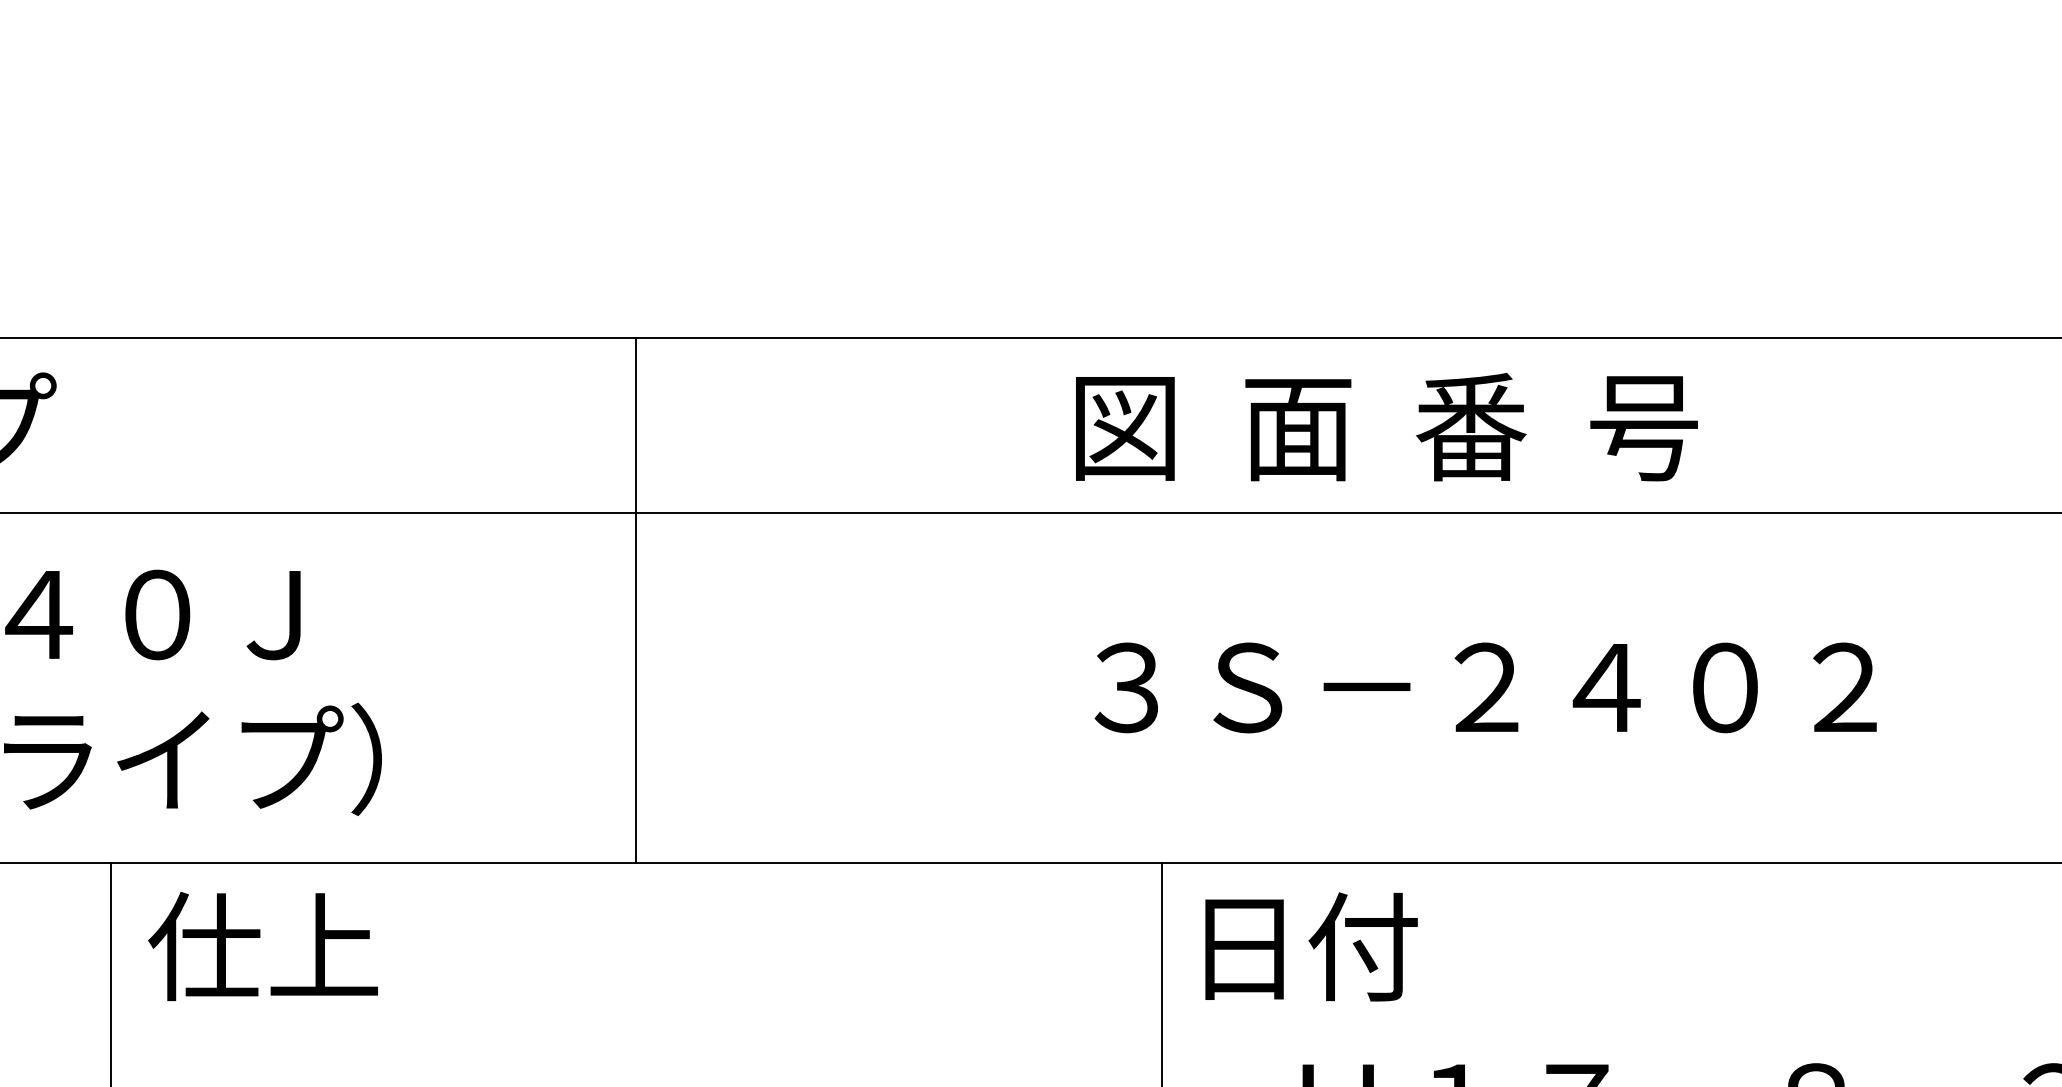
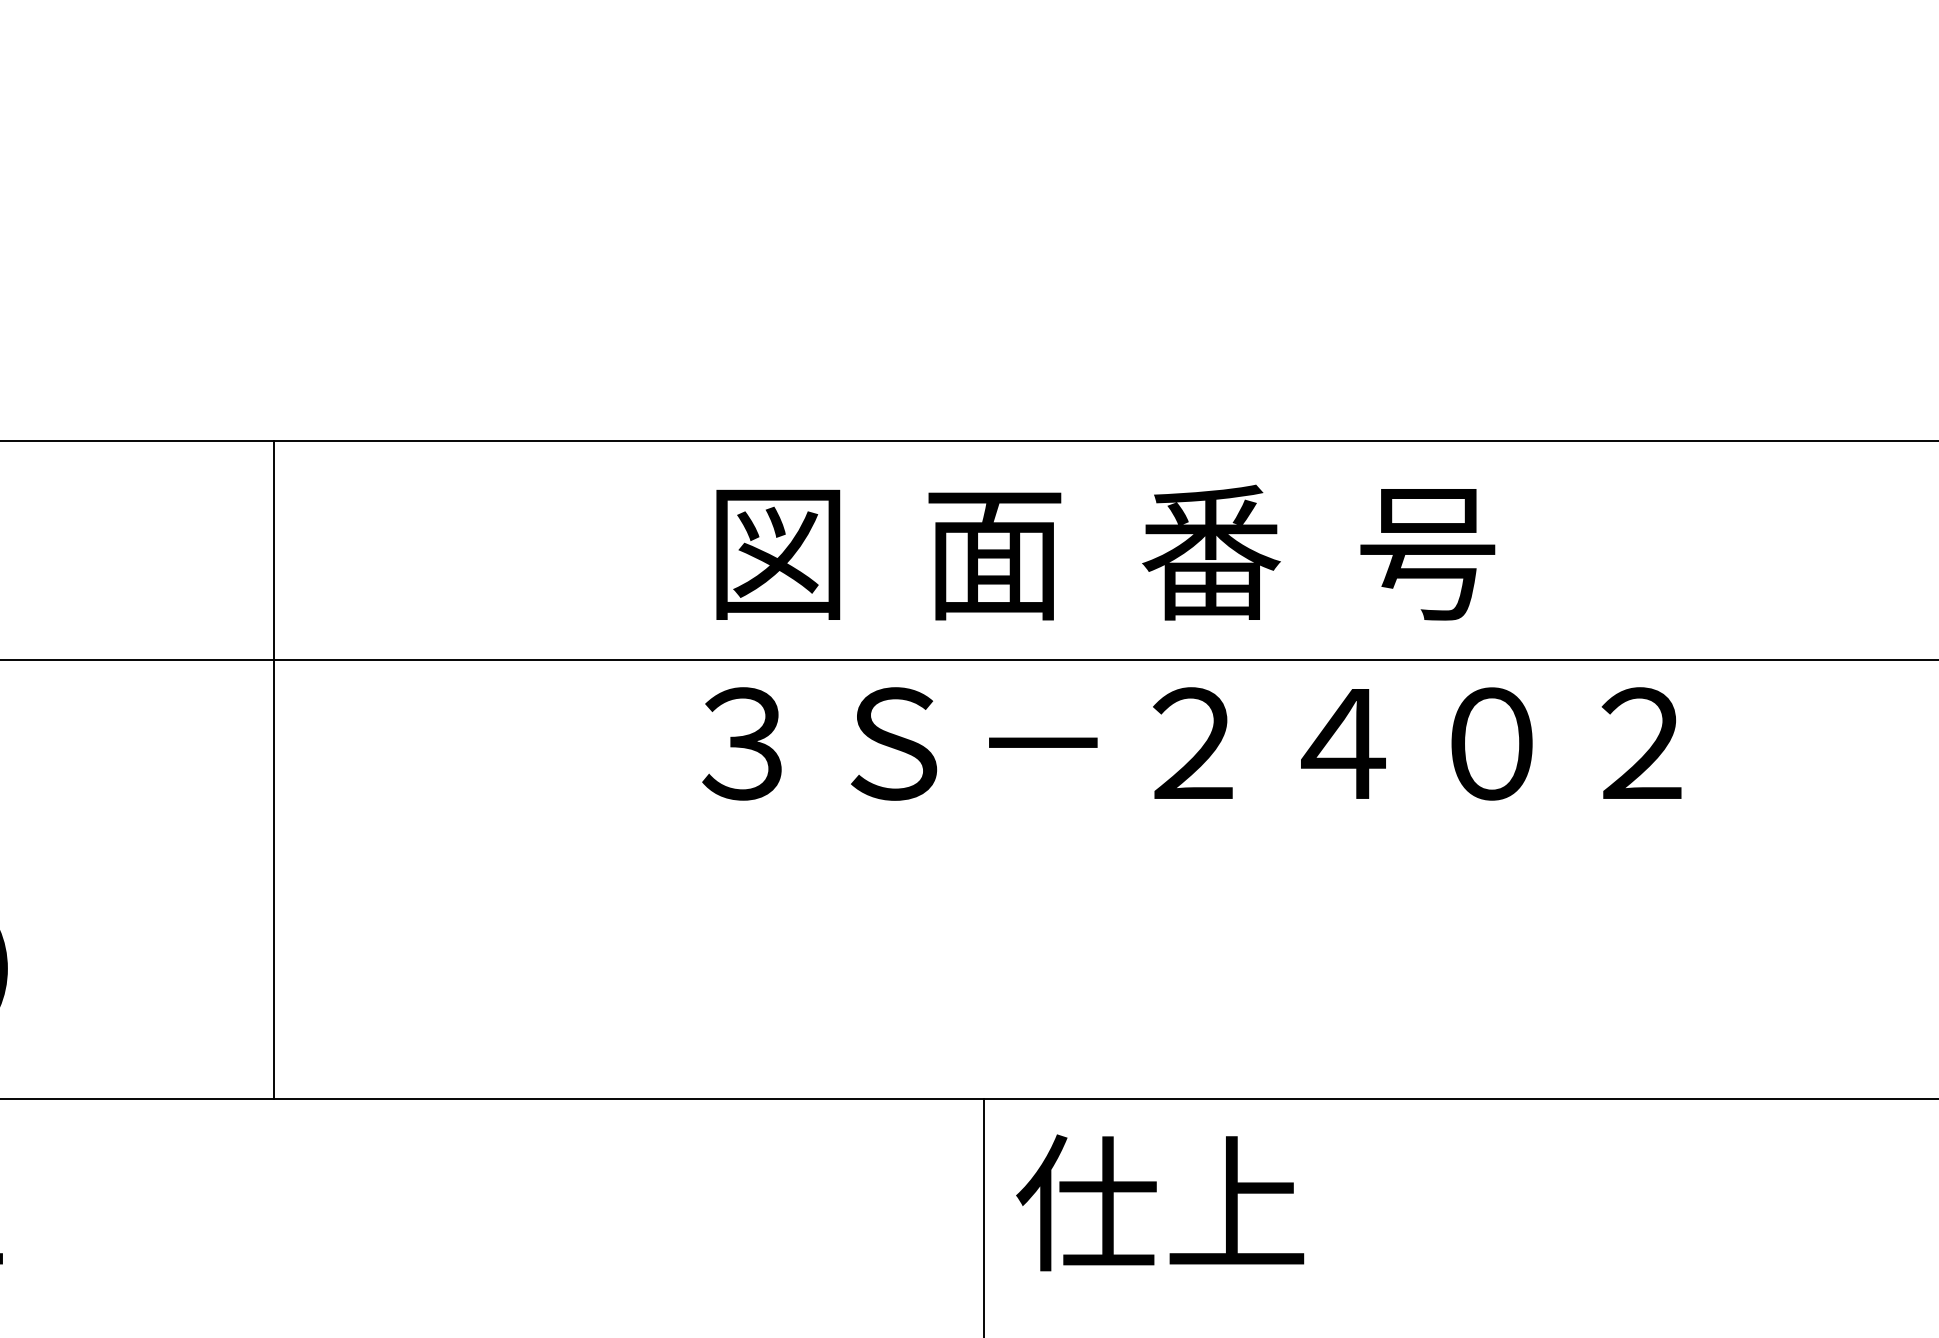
text: (1386, 427) -> (1105, 553), moved
line: (636, 600) -> (273, 769), moved
text: (1485, 687) -> (1191, 743), moved
text: (1302, 946) -> (1160, 1202), 日付 -> 仕上

